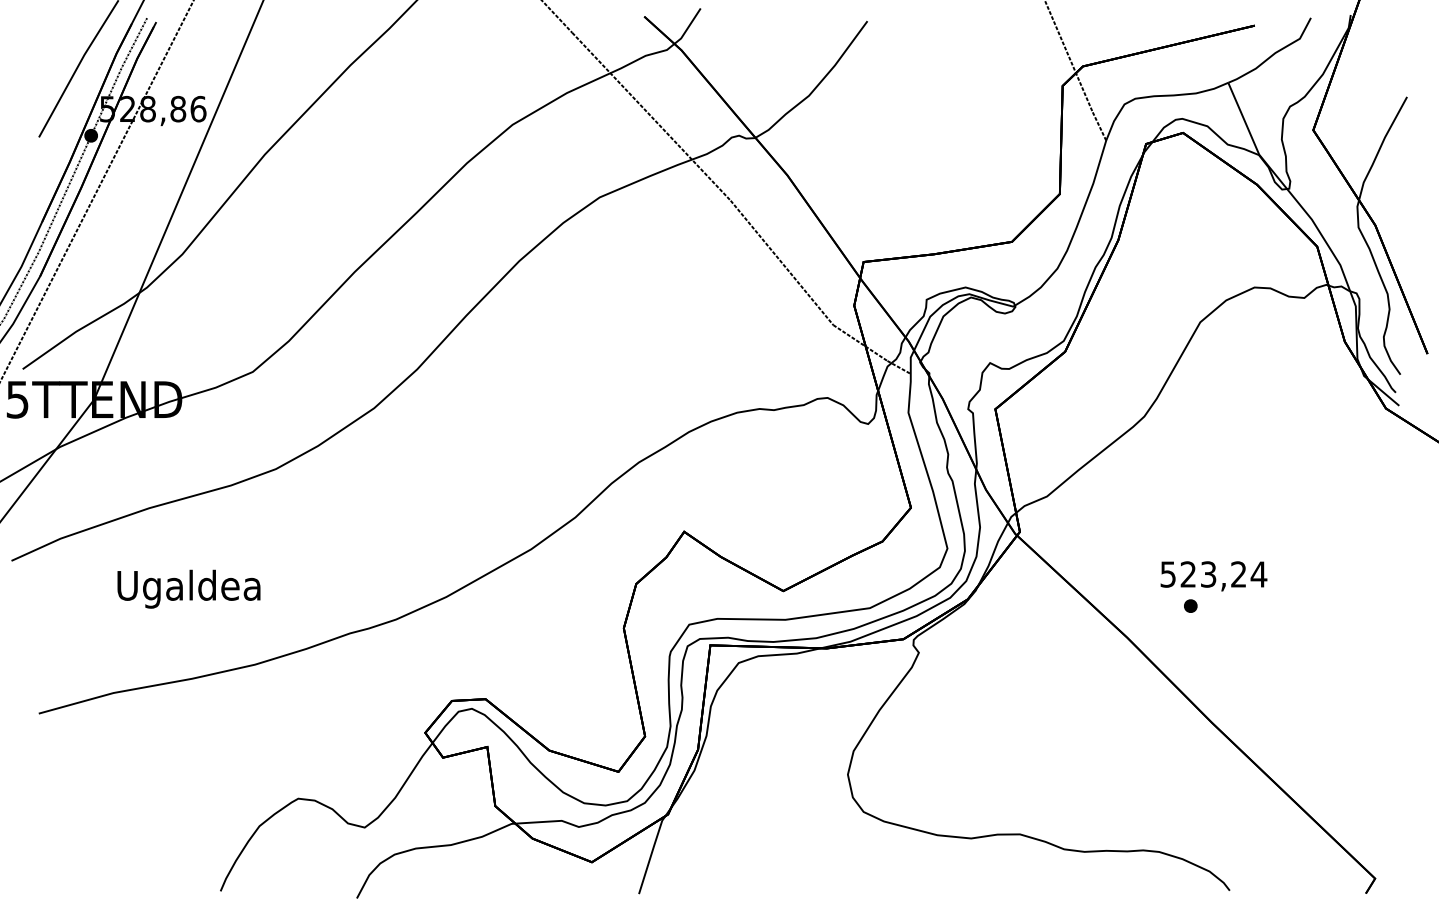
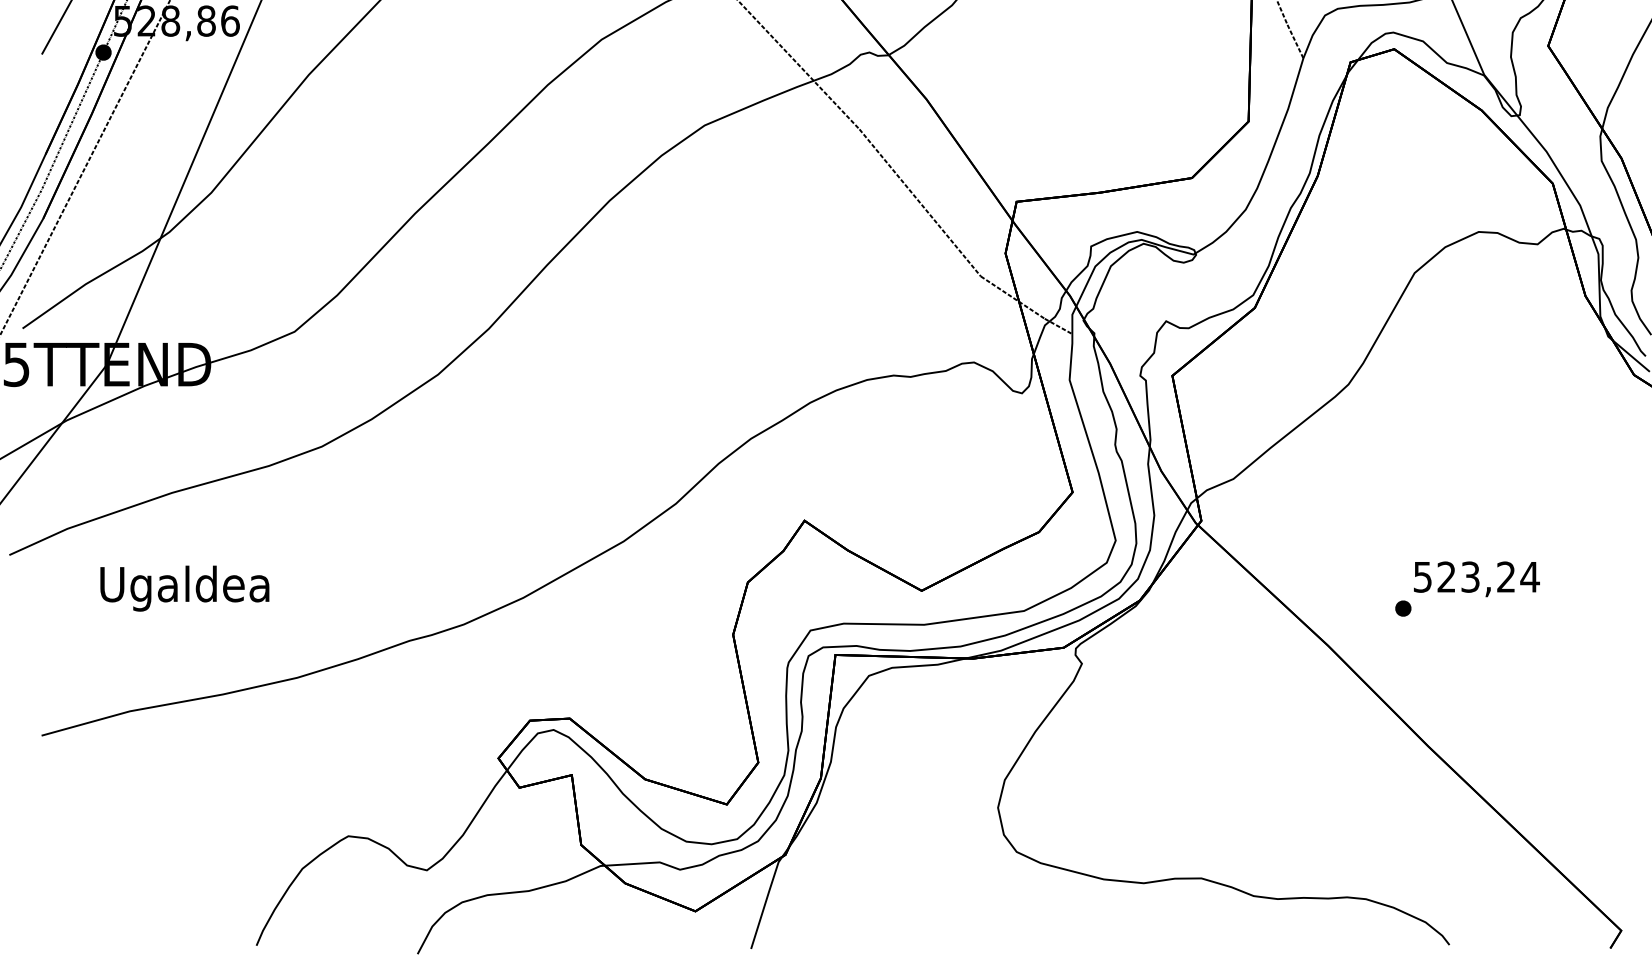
text: (1213, 576) -> (1476, 579), moved
text: (188, 588) -> (184, 587), moved

